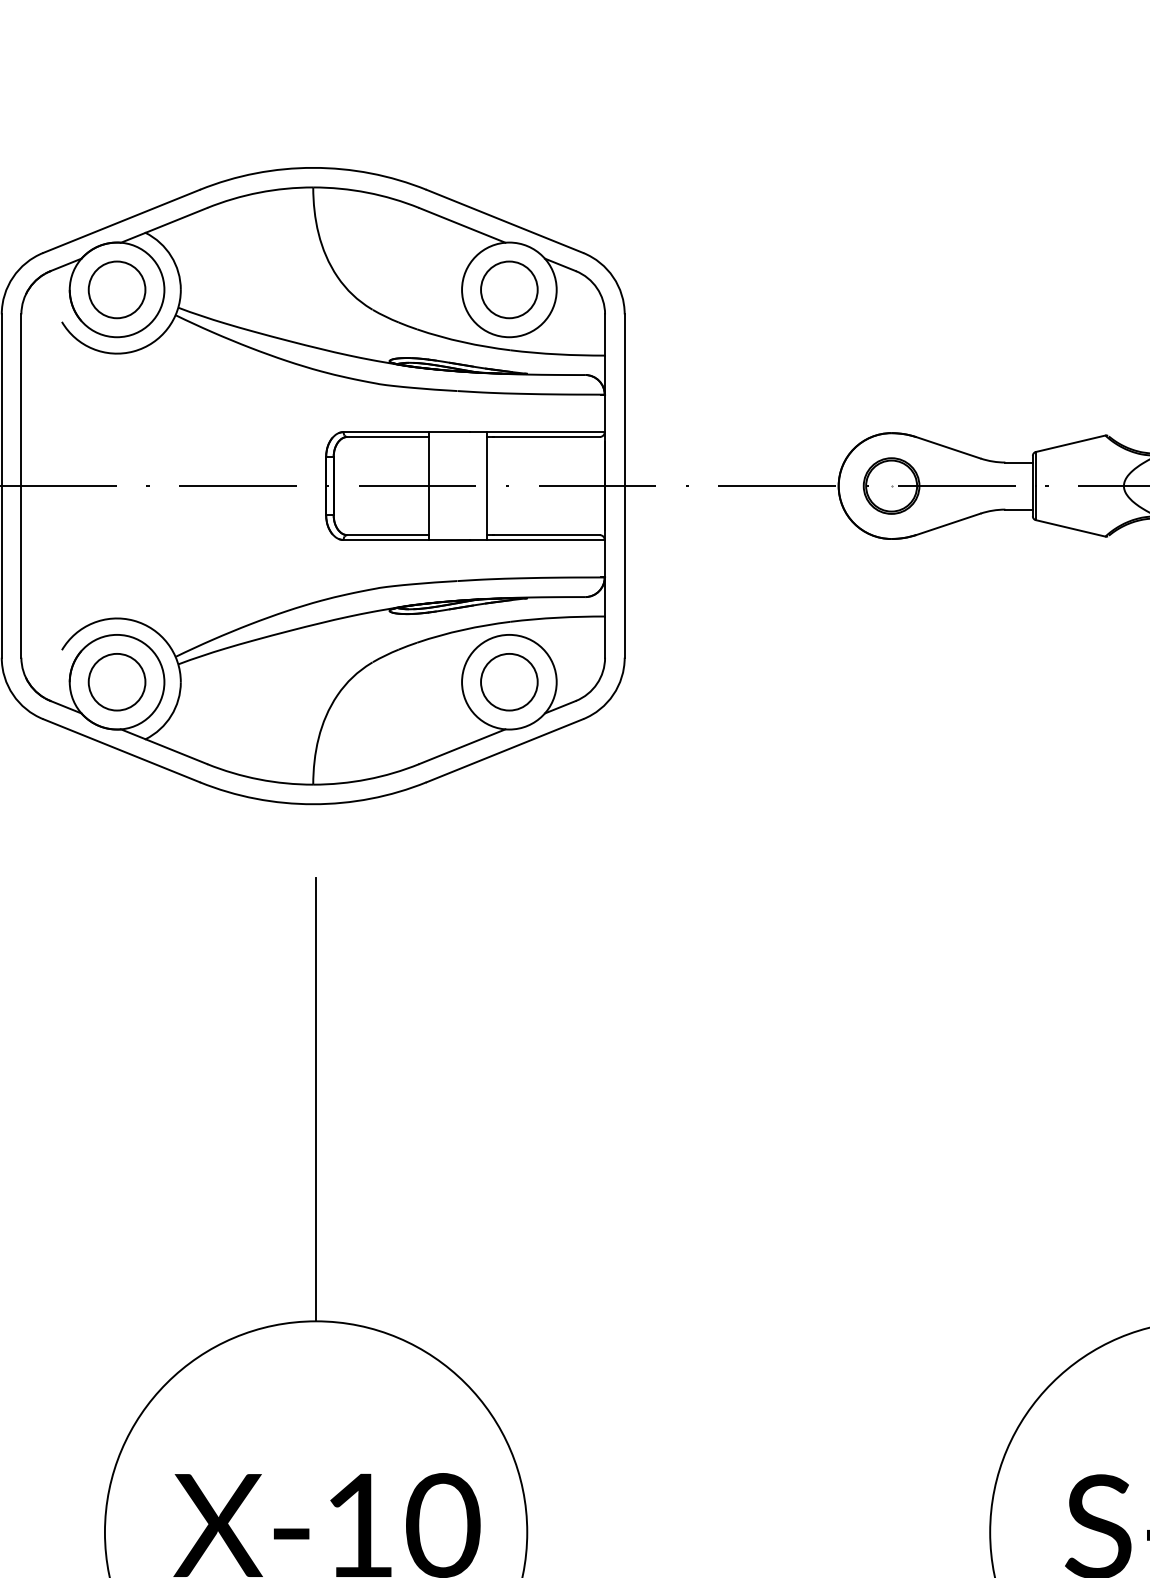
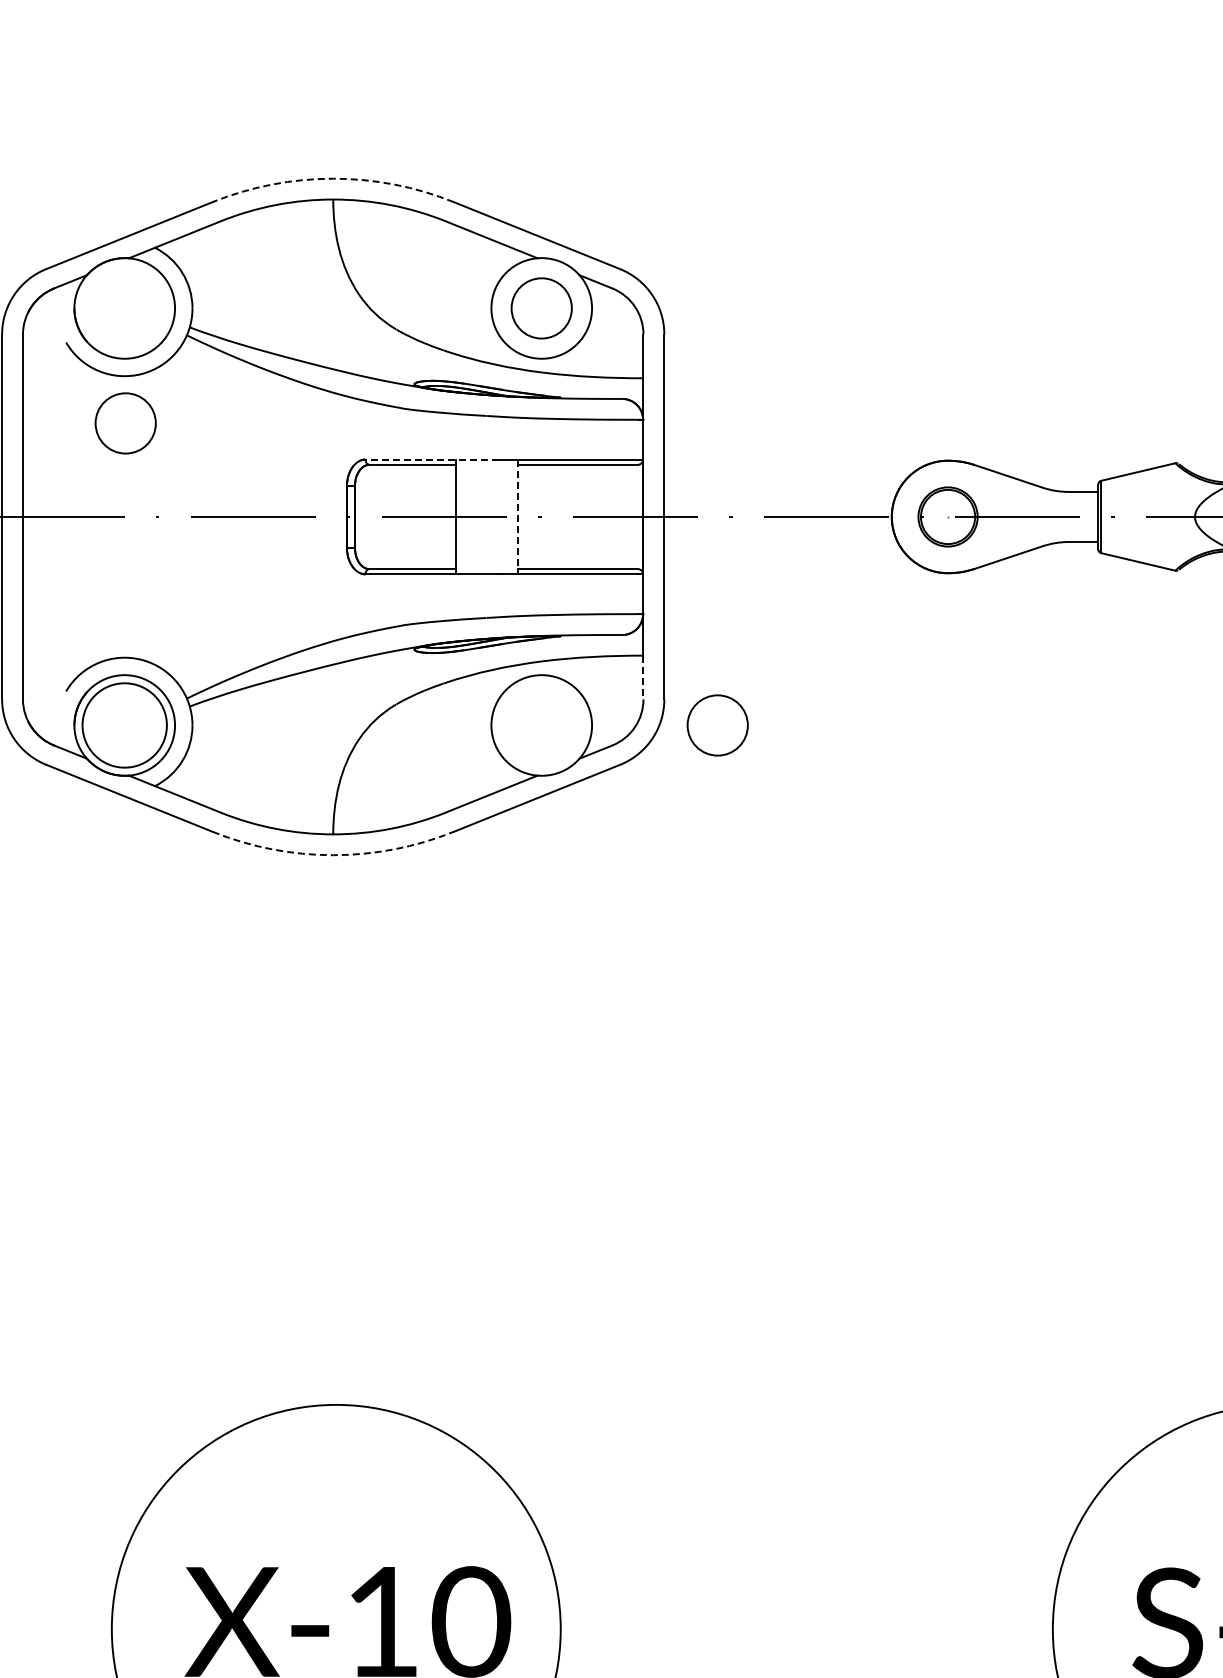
arc: (313, 167) -> (333, 178), solid -> dashed
circle: (116, 289) -> (125, 423), moved
line: (406, 432) -> (432, 459), solid -> dashed
line: (487, 486) -> (518, 517), solid -> dashed
line: (605, 637) -> (643, 677), solid -> dashed
circle: (116, 682) -> (124, 725), size x1.4
circle: (509, 682) -> (717, 725), moved
arc: (313, 804) -> (333, 855), solid -> dashed
line: (316, 1098) -> (336, 1168), removed

